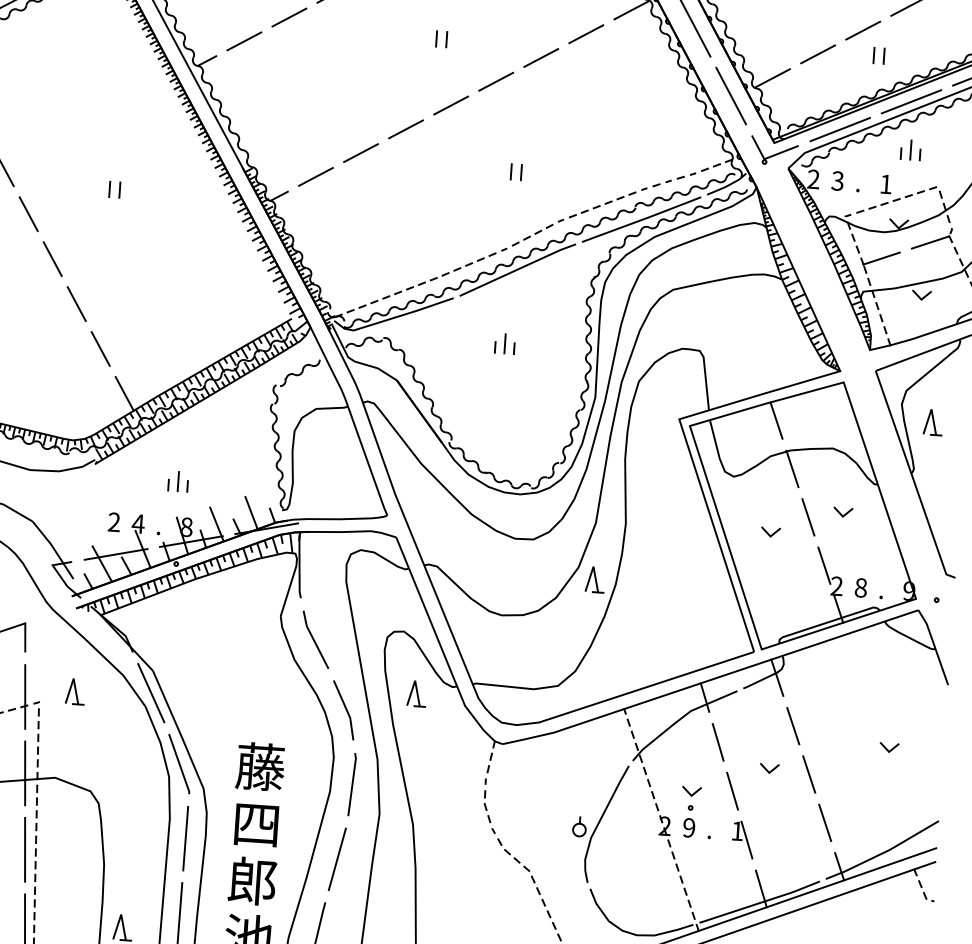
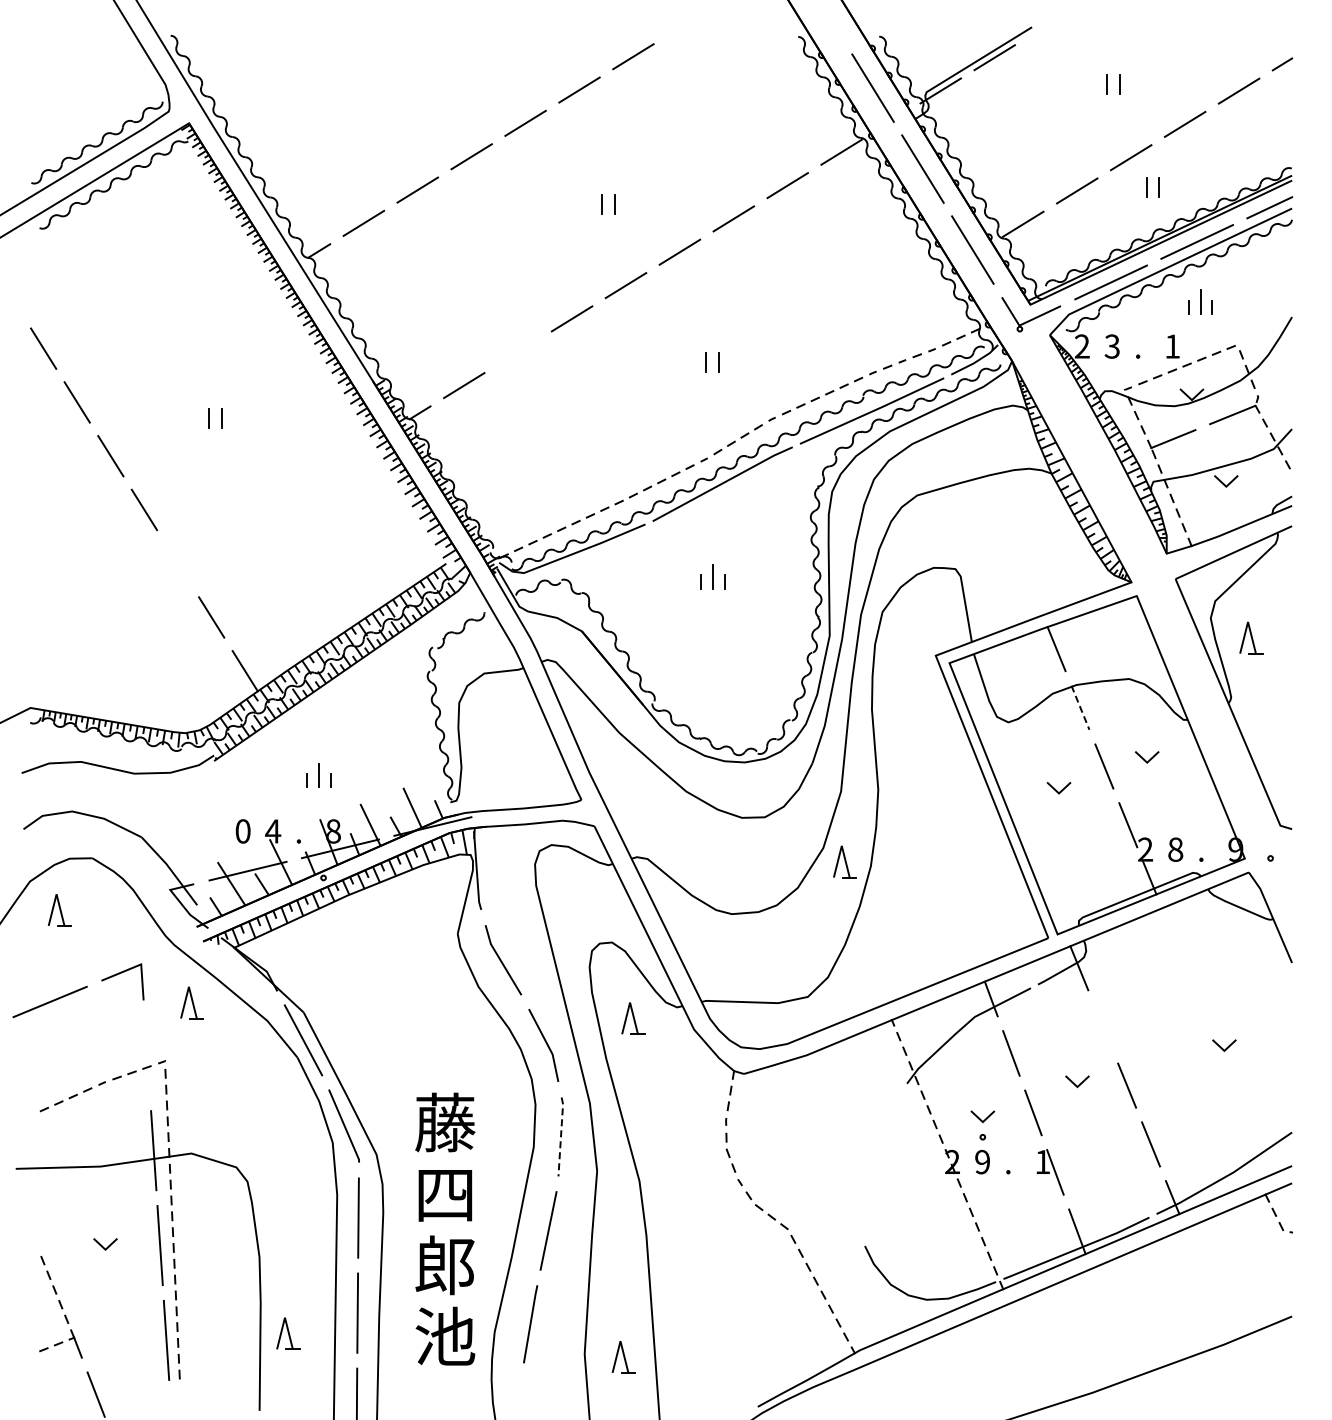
line: (360, 152) -> (517, 351), removed
line: (76, 303) -> (177, 563), removed
line: (792, 468) -> (1080, 707), solid -> dashed
text: (113, 522) -> (242, 831), 2 -> 0
part: (74, 691) -> (191, 1002), moved
line: (25, 696) -> (147, 1055), removed
line: (793, 725) -> (1103, 1026), removed
line: (352, 784) -> (560, 1136), solid -> dashed
part: (599, 823) -> (870, 1164), removed

